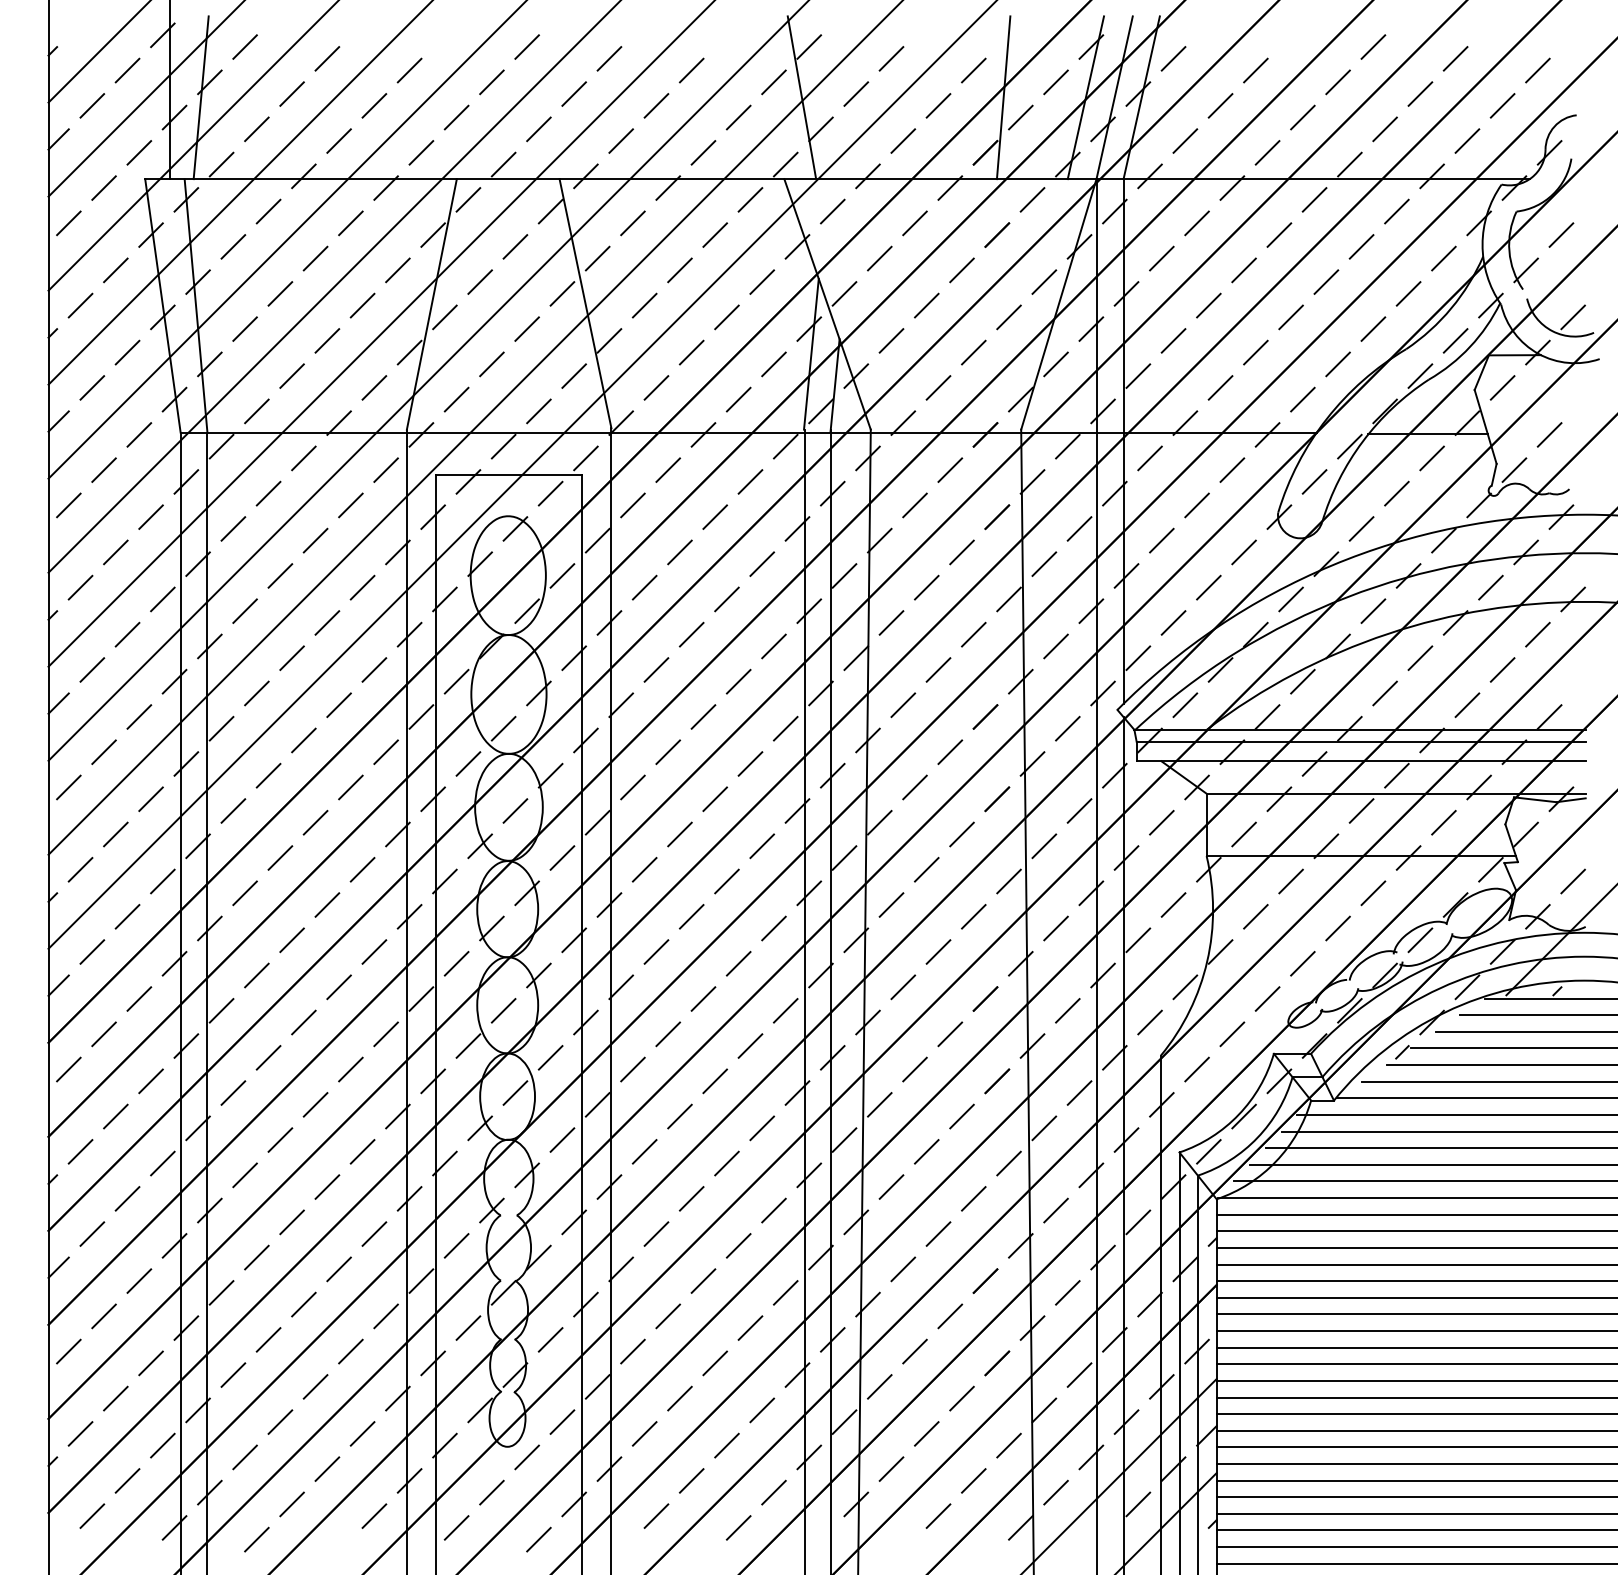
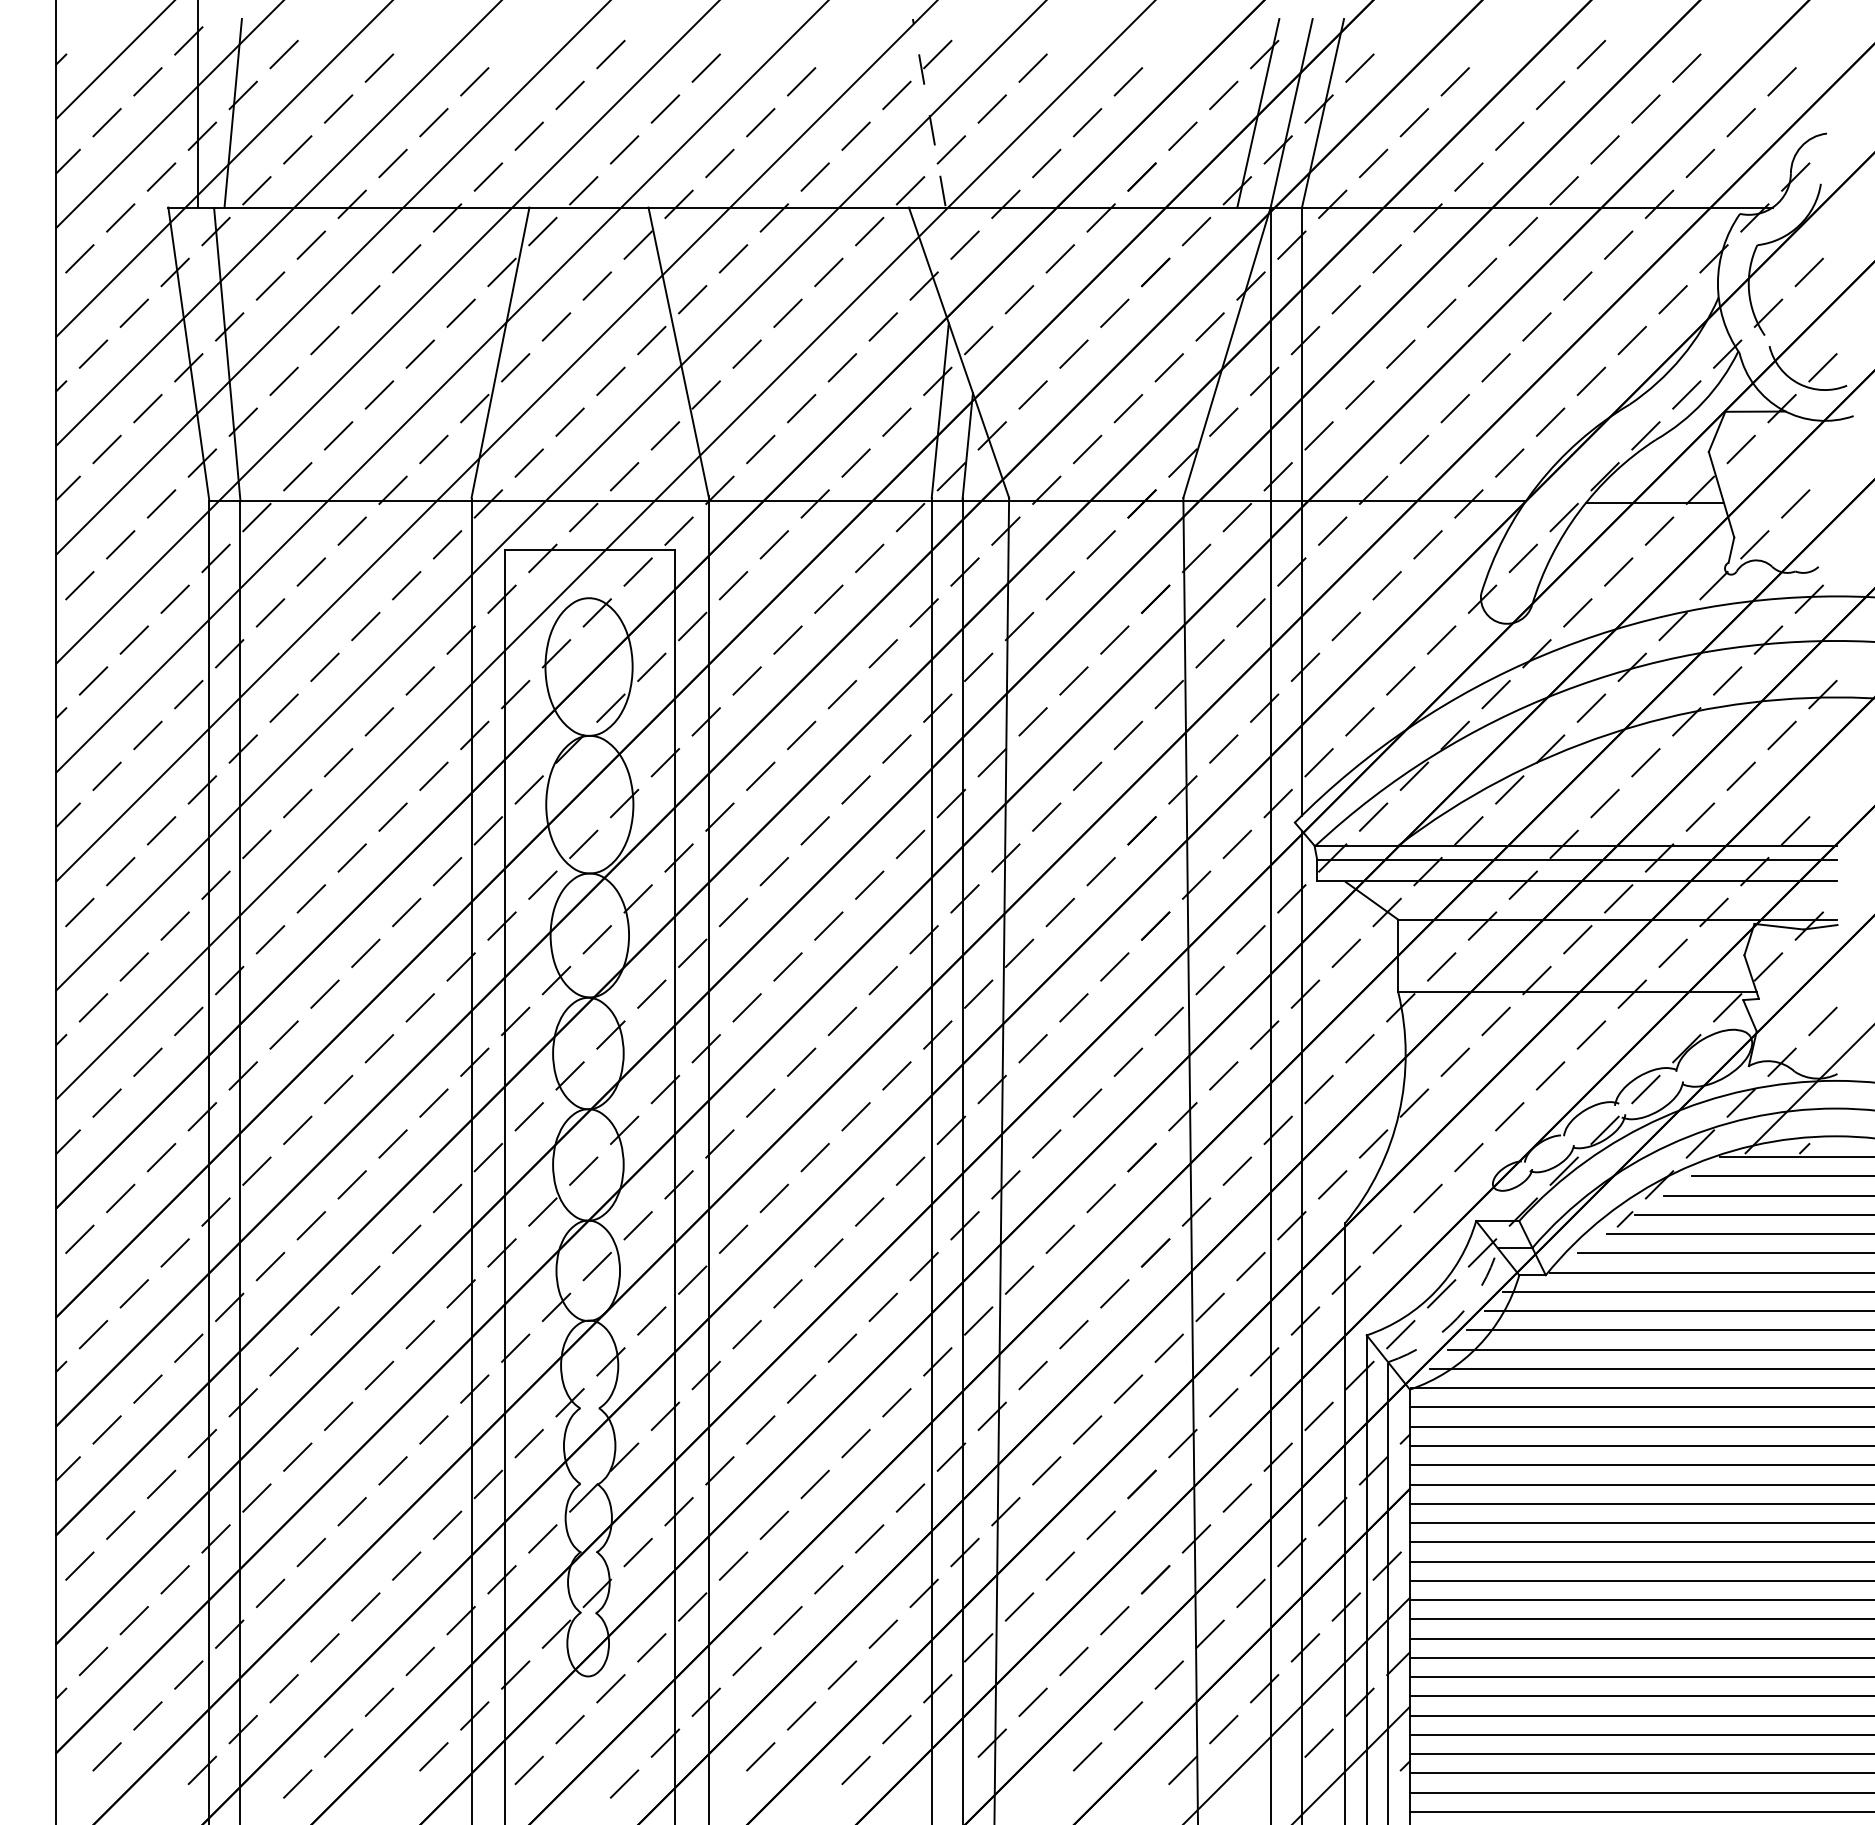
line: (801, 97) -> (928, 112), solid -> dashed
line: (1003, 97) -> (1162, 112), removed
arc: (1257, 1137) -> (1457, 1318), solid -> dashed

